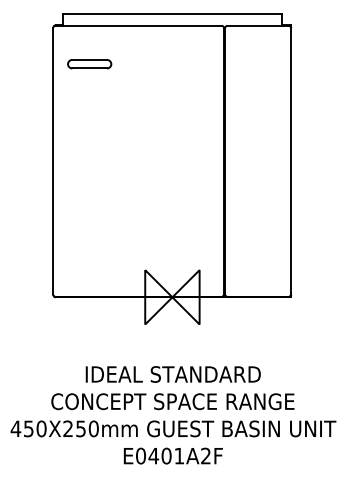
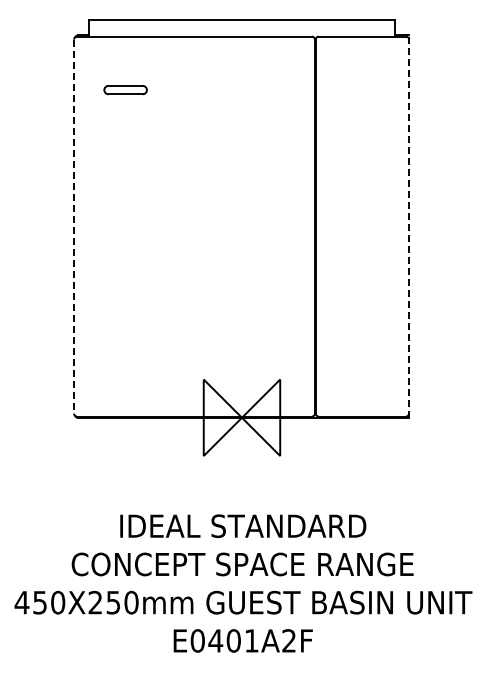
part: (89, 63) -> (125, 89), size x0.7
line: (53, 161) -> (74, 226), solid -> dashed
line: (291, 161) -> (409, 226), solid -> dashed

